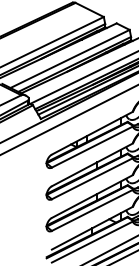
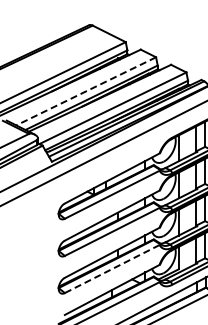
line: (70, 59) -> (86, 91), solid -> dashed
line: (91, 210) -> (111, 269), solid -> dashed

